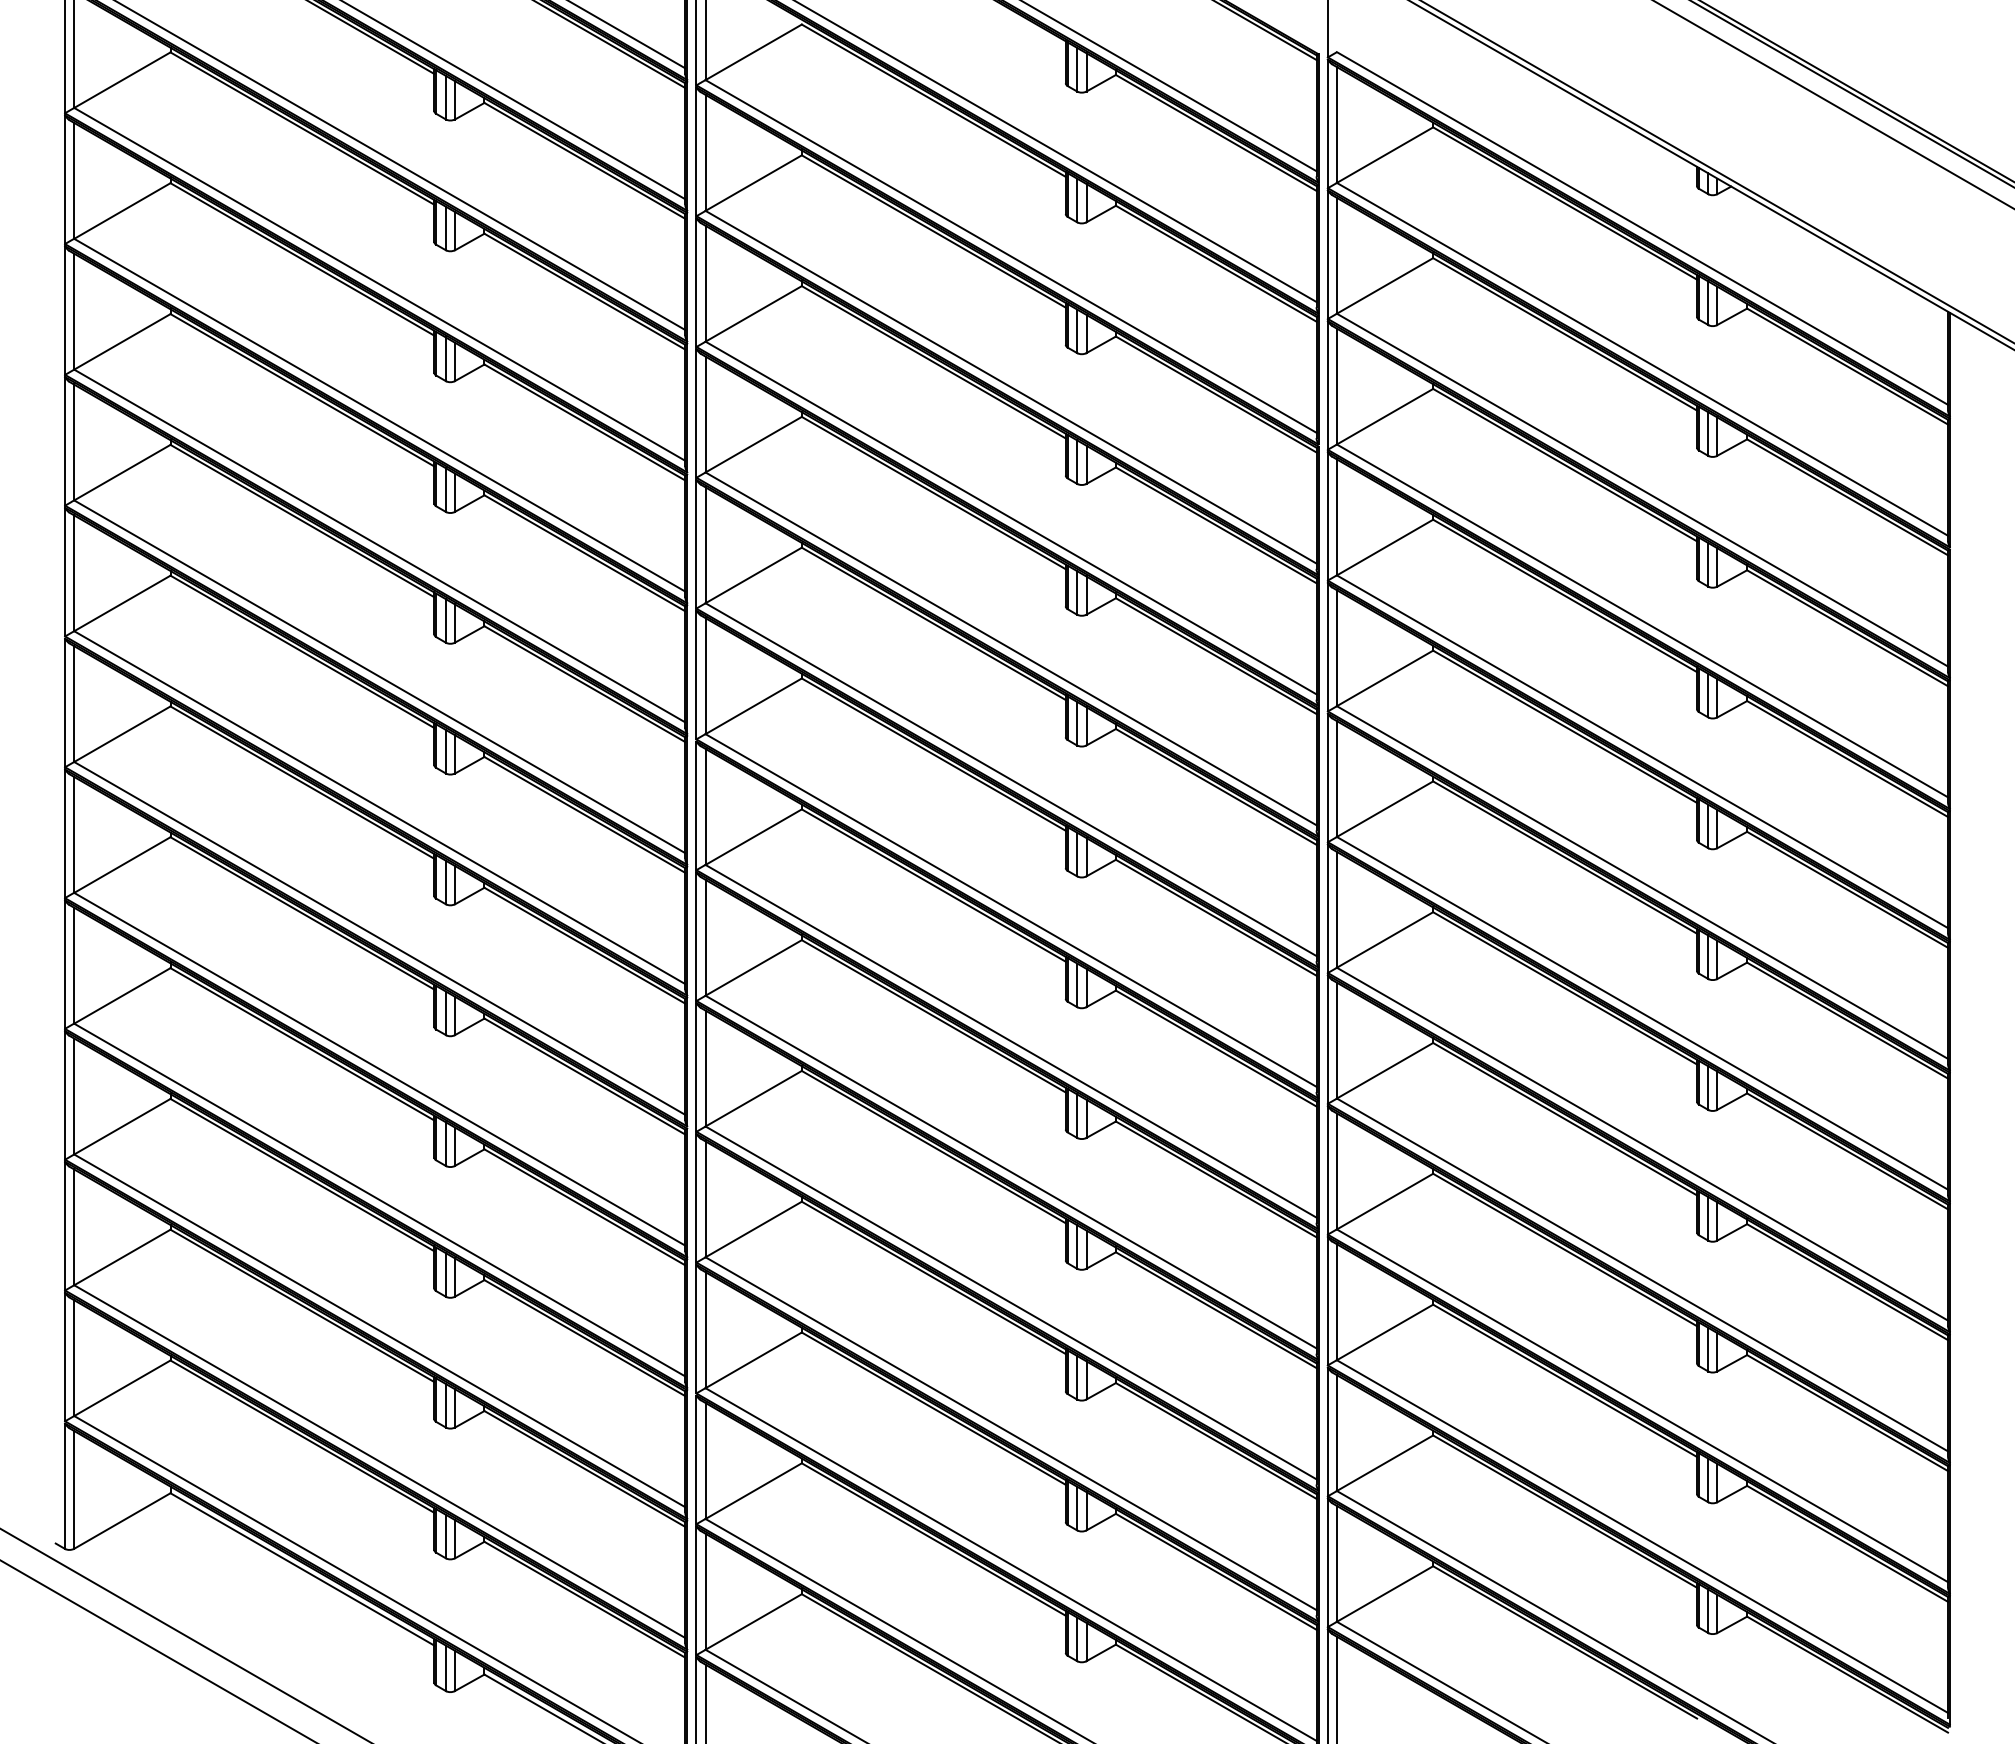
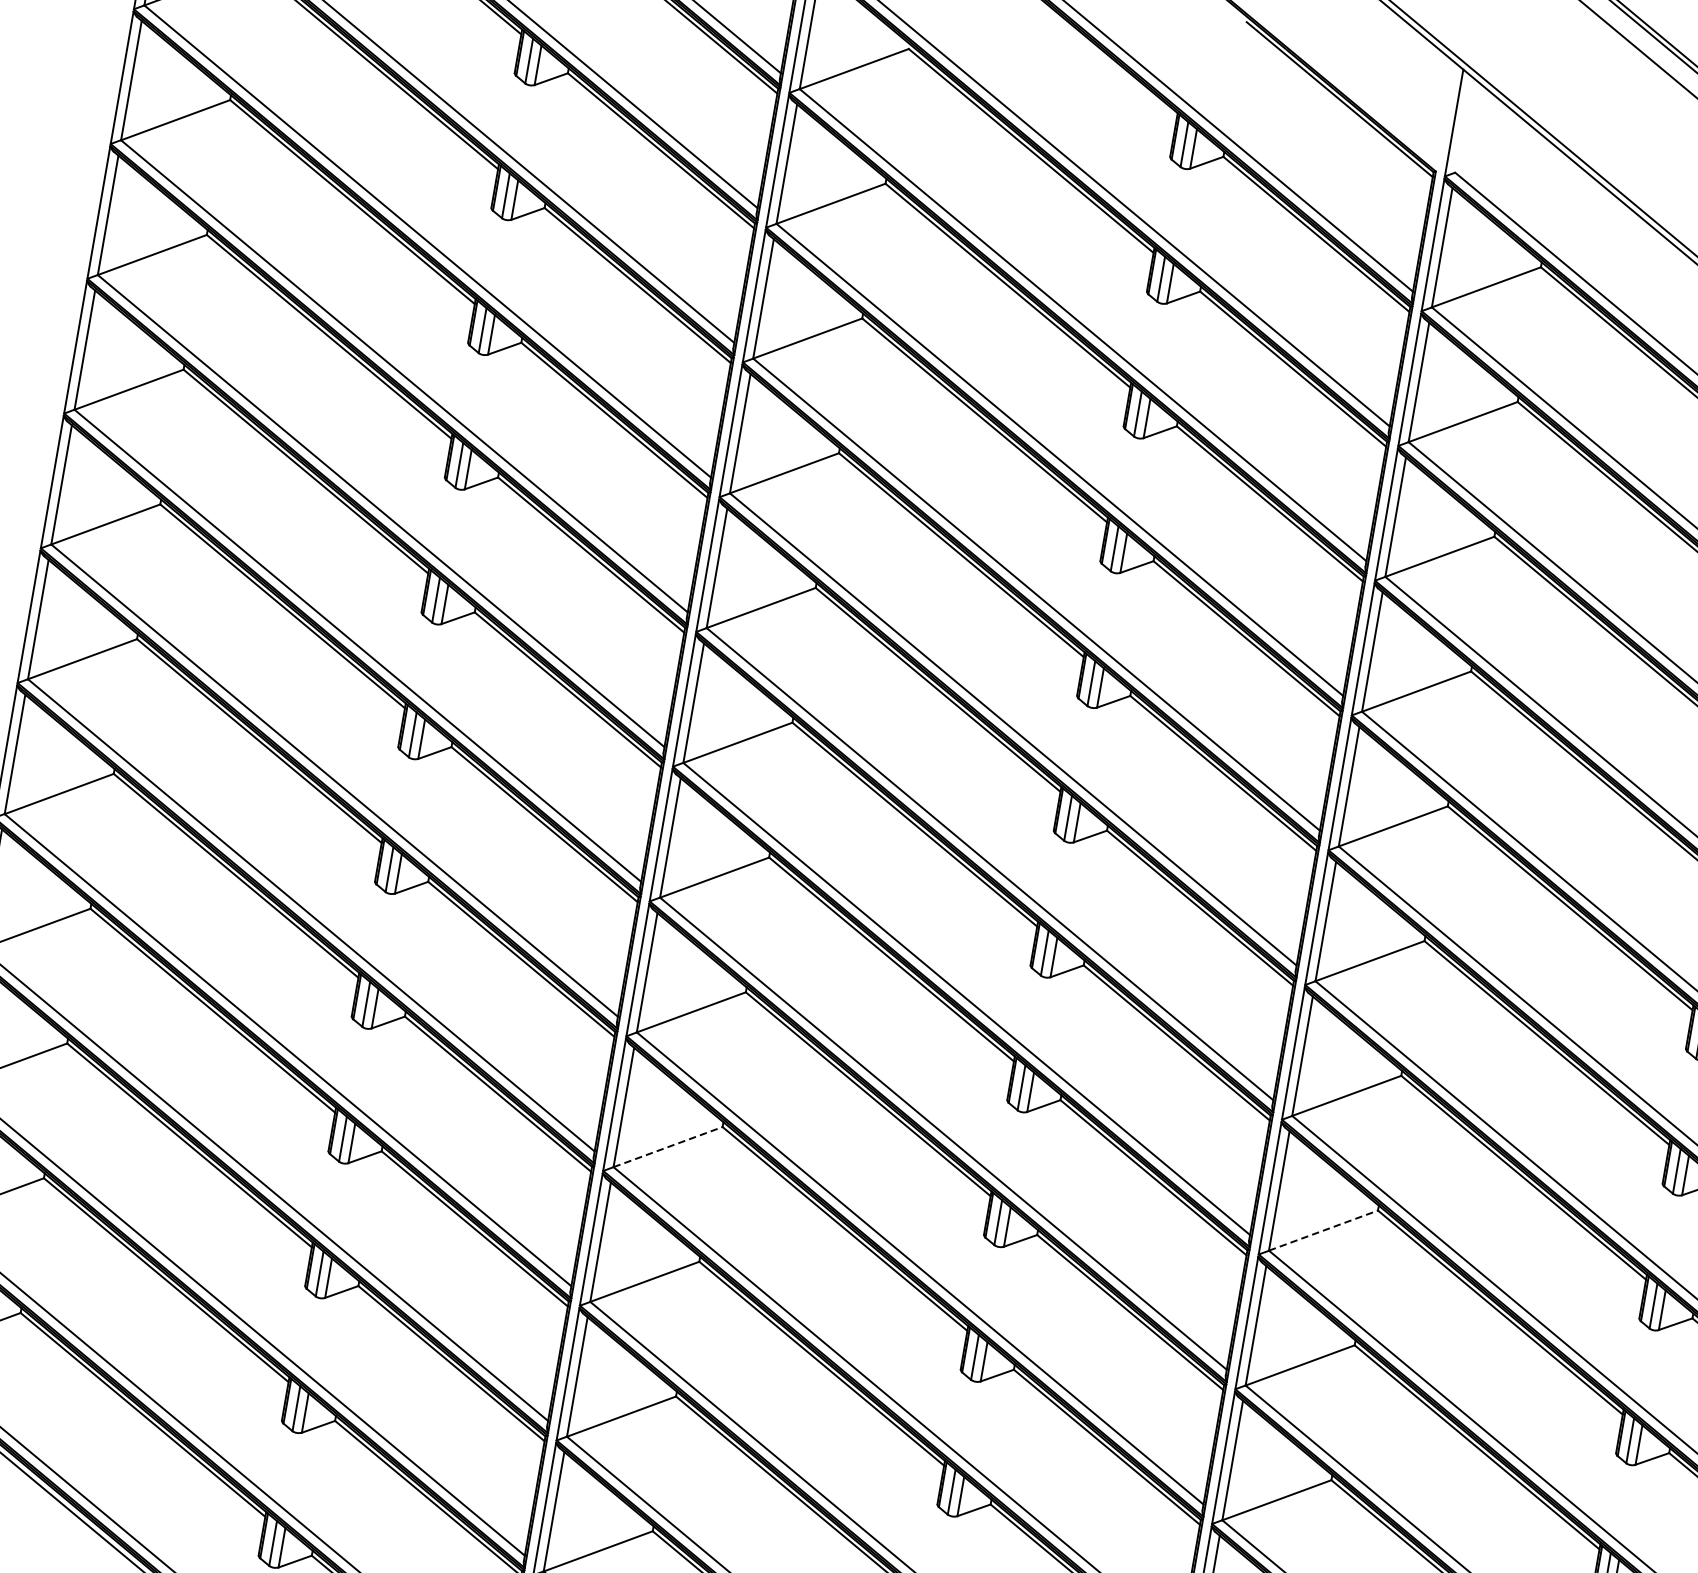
line: (1385, 1070) -> (1324, 1230), solid -> dashed
line: (753, 1098) -> (667, 1146), solid -> dashed

